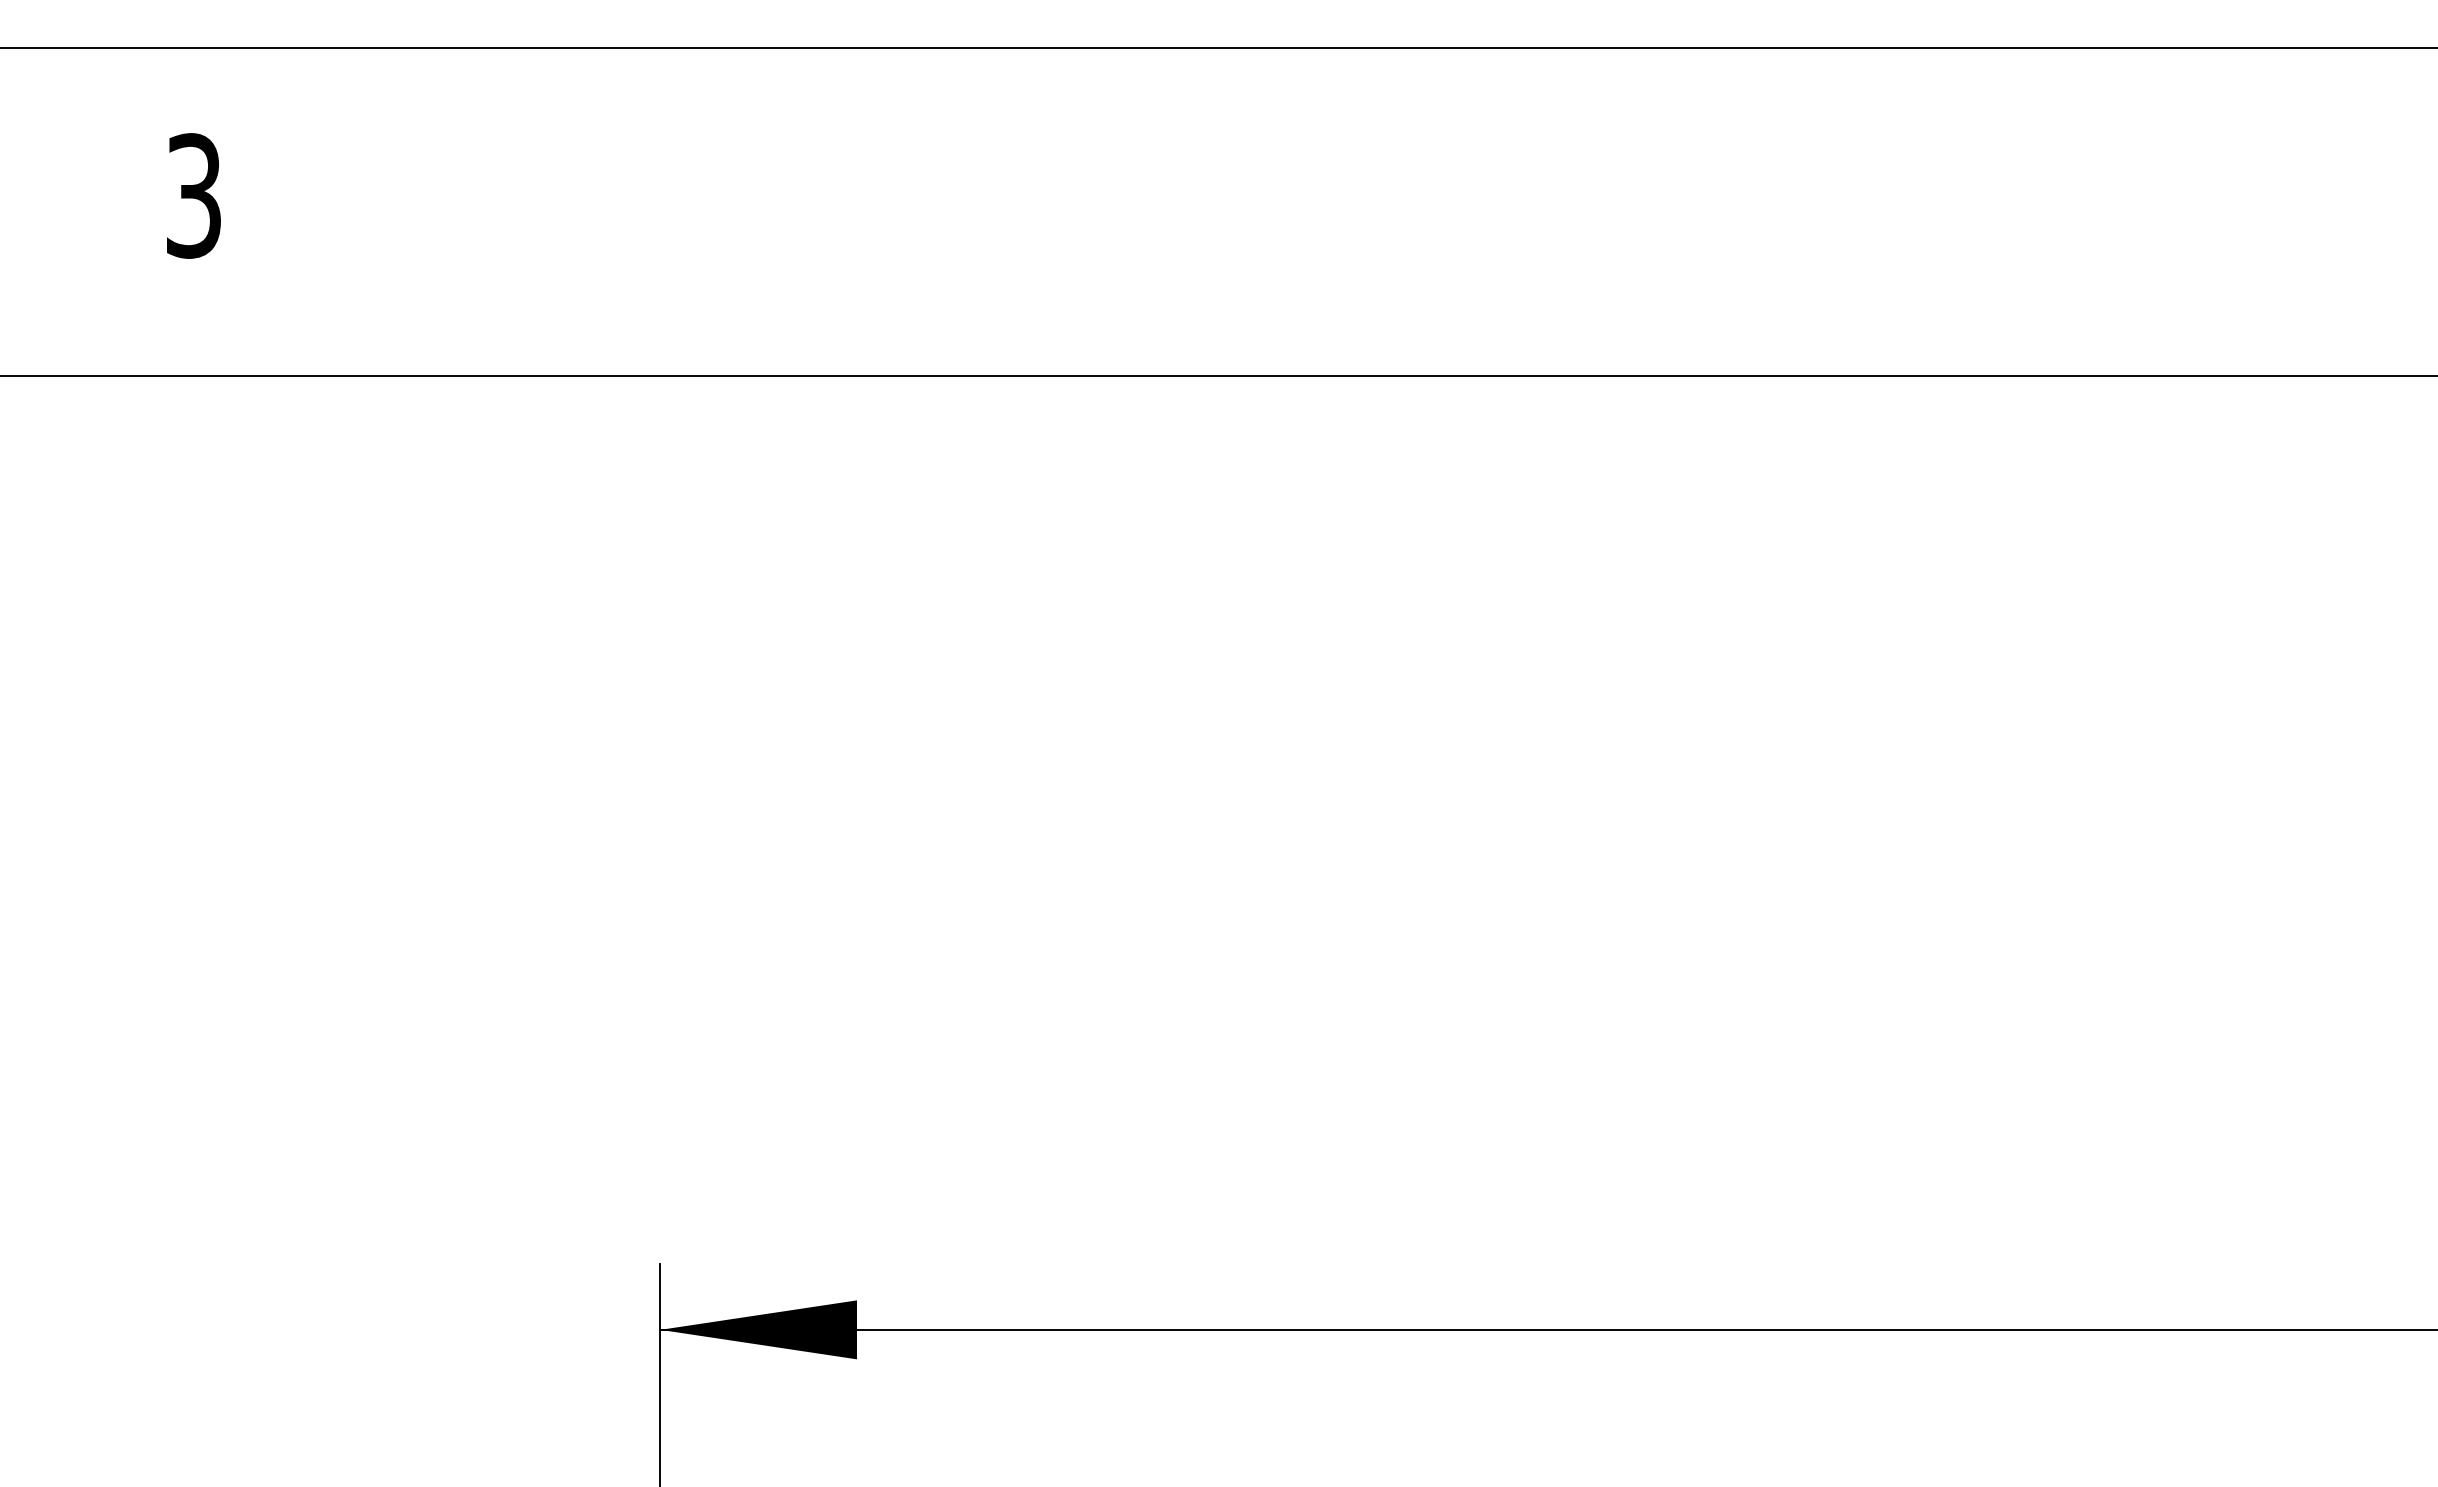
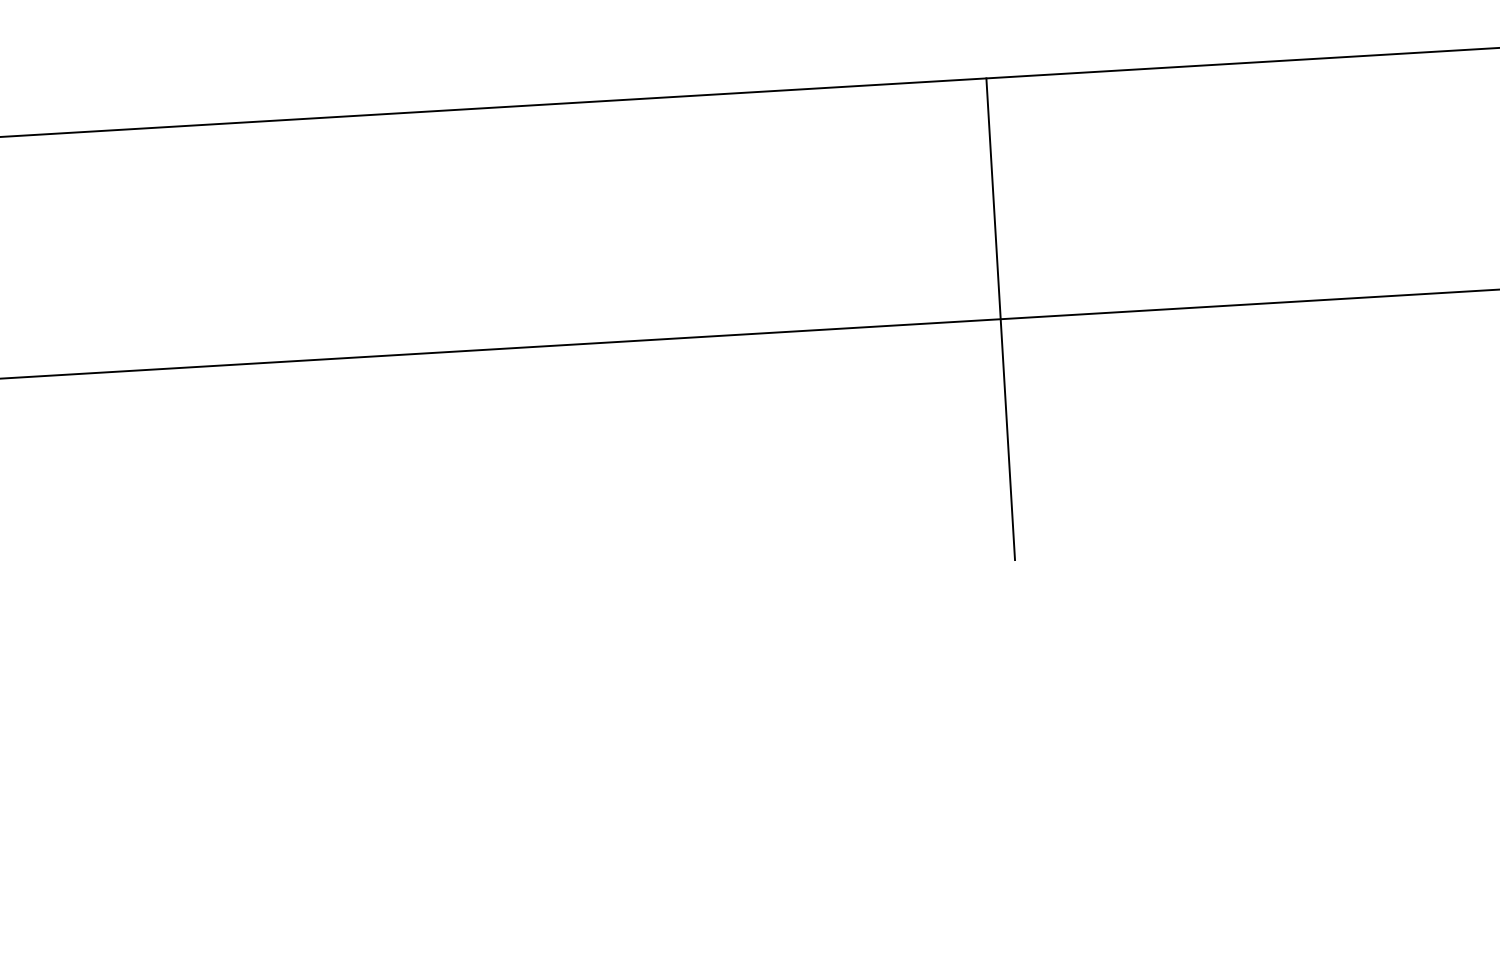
line: (1851, 375) -> (1000, 319), added

